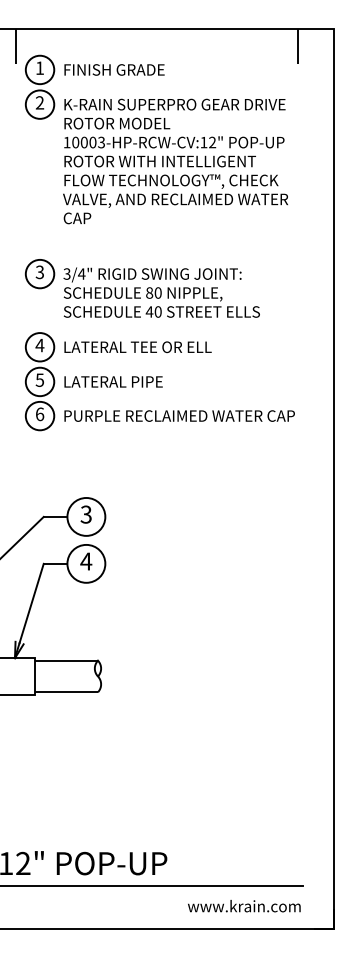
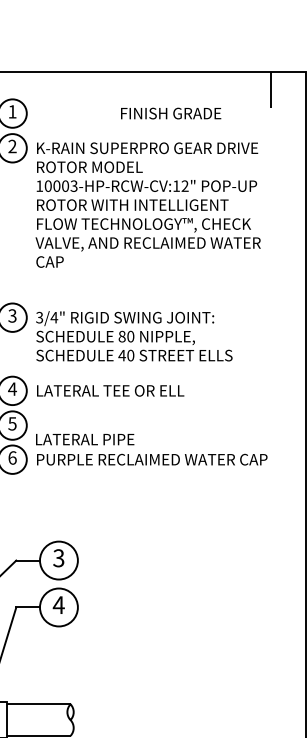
text: (114, 69) -> (171, 113), moved
text: (113, 381) -> (85, 439), moved

